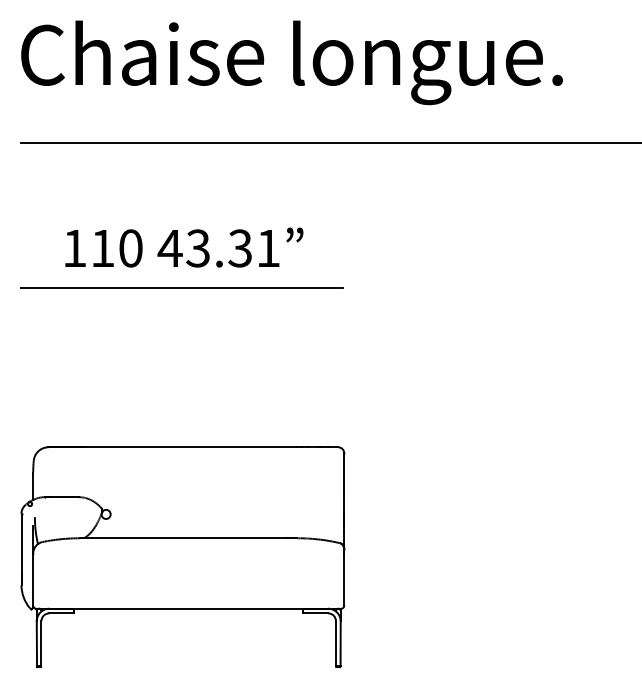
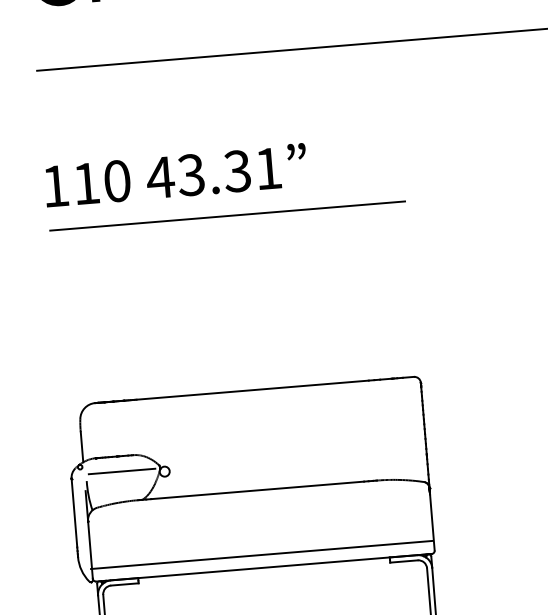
text: (184, 247) -> (176, 175), moved
line: (67, 511) -> (121, 471), added
line: (187, 596) -> (261, 554), added

